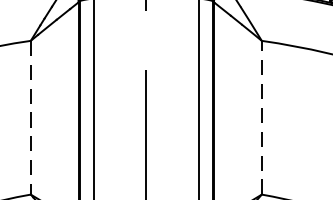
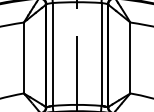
line: (261, 116) -> (130, 57), dashed -> solid
line: (29, 118) -> (23, 58), dashed -> solid

